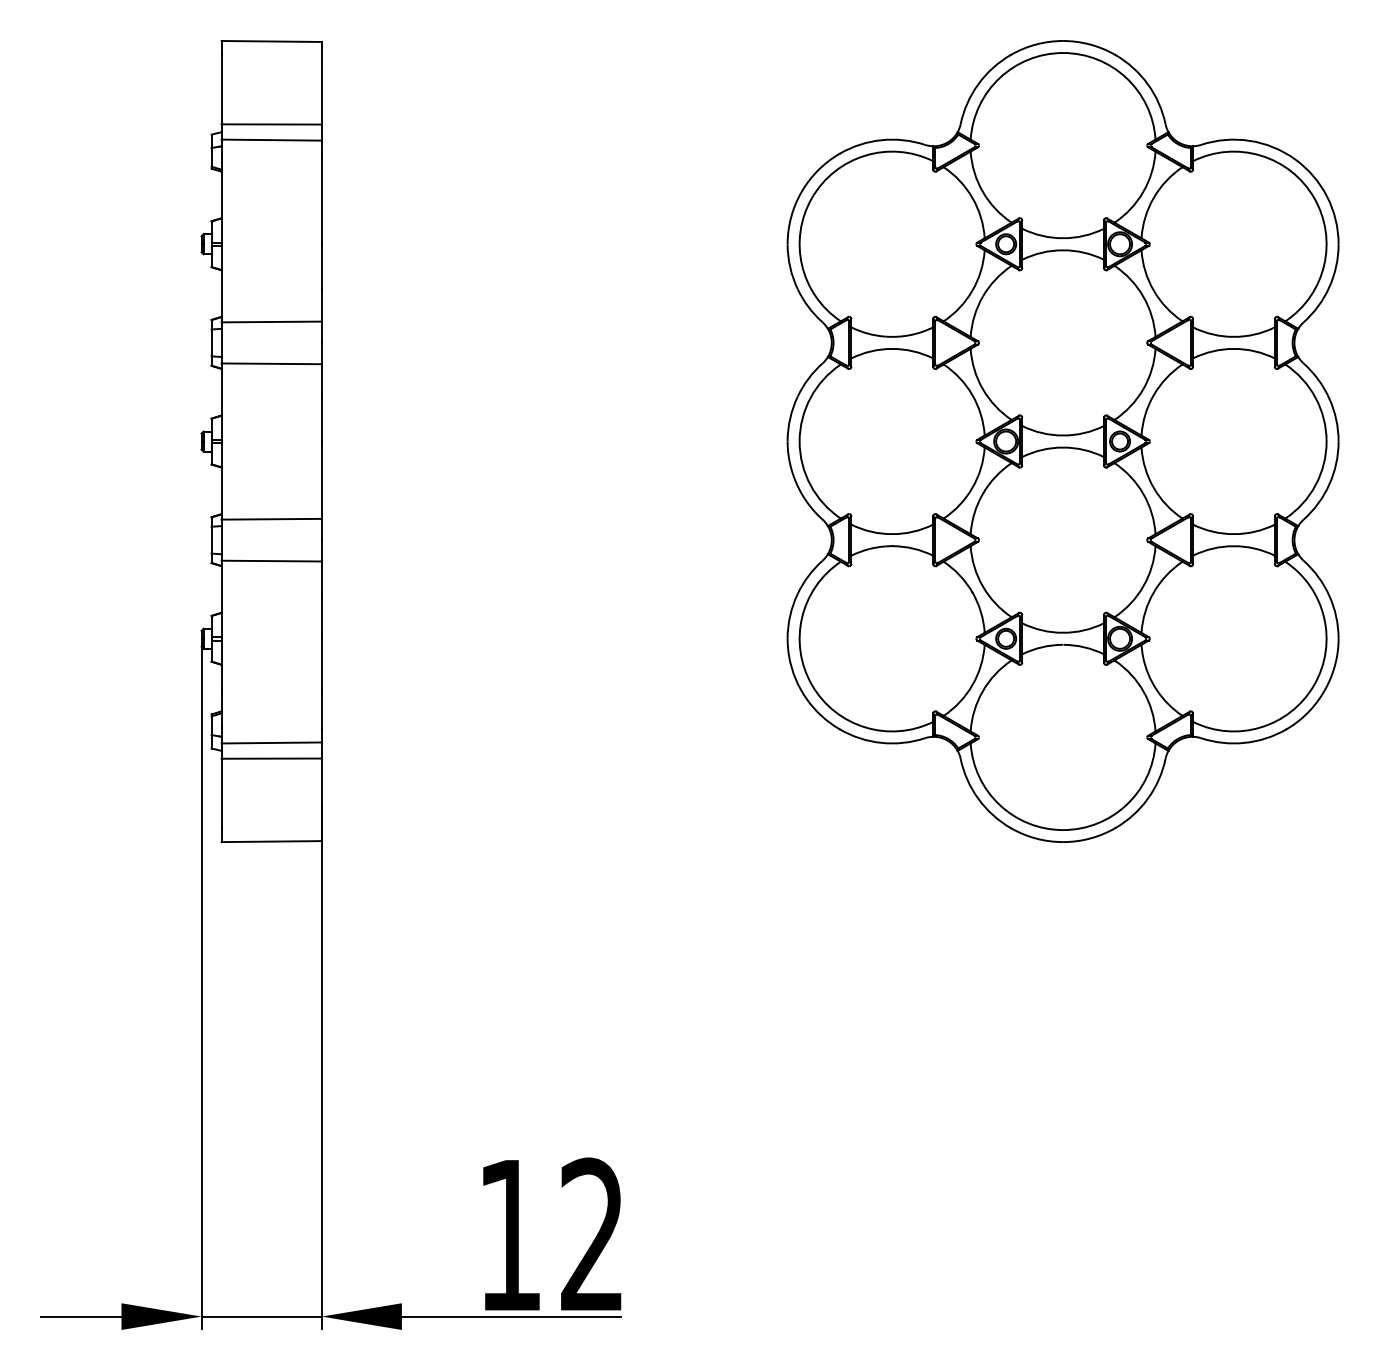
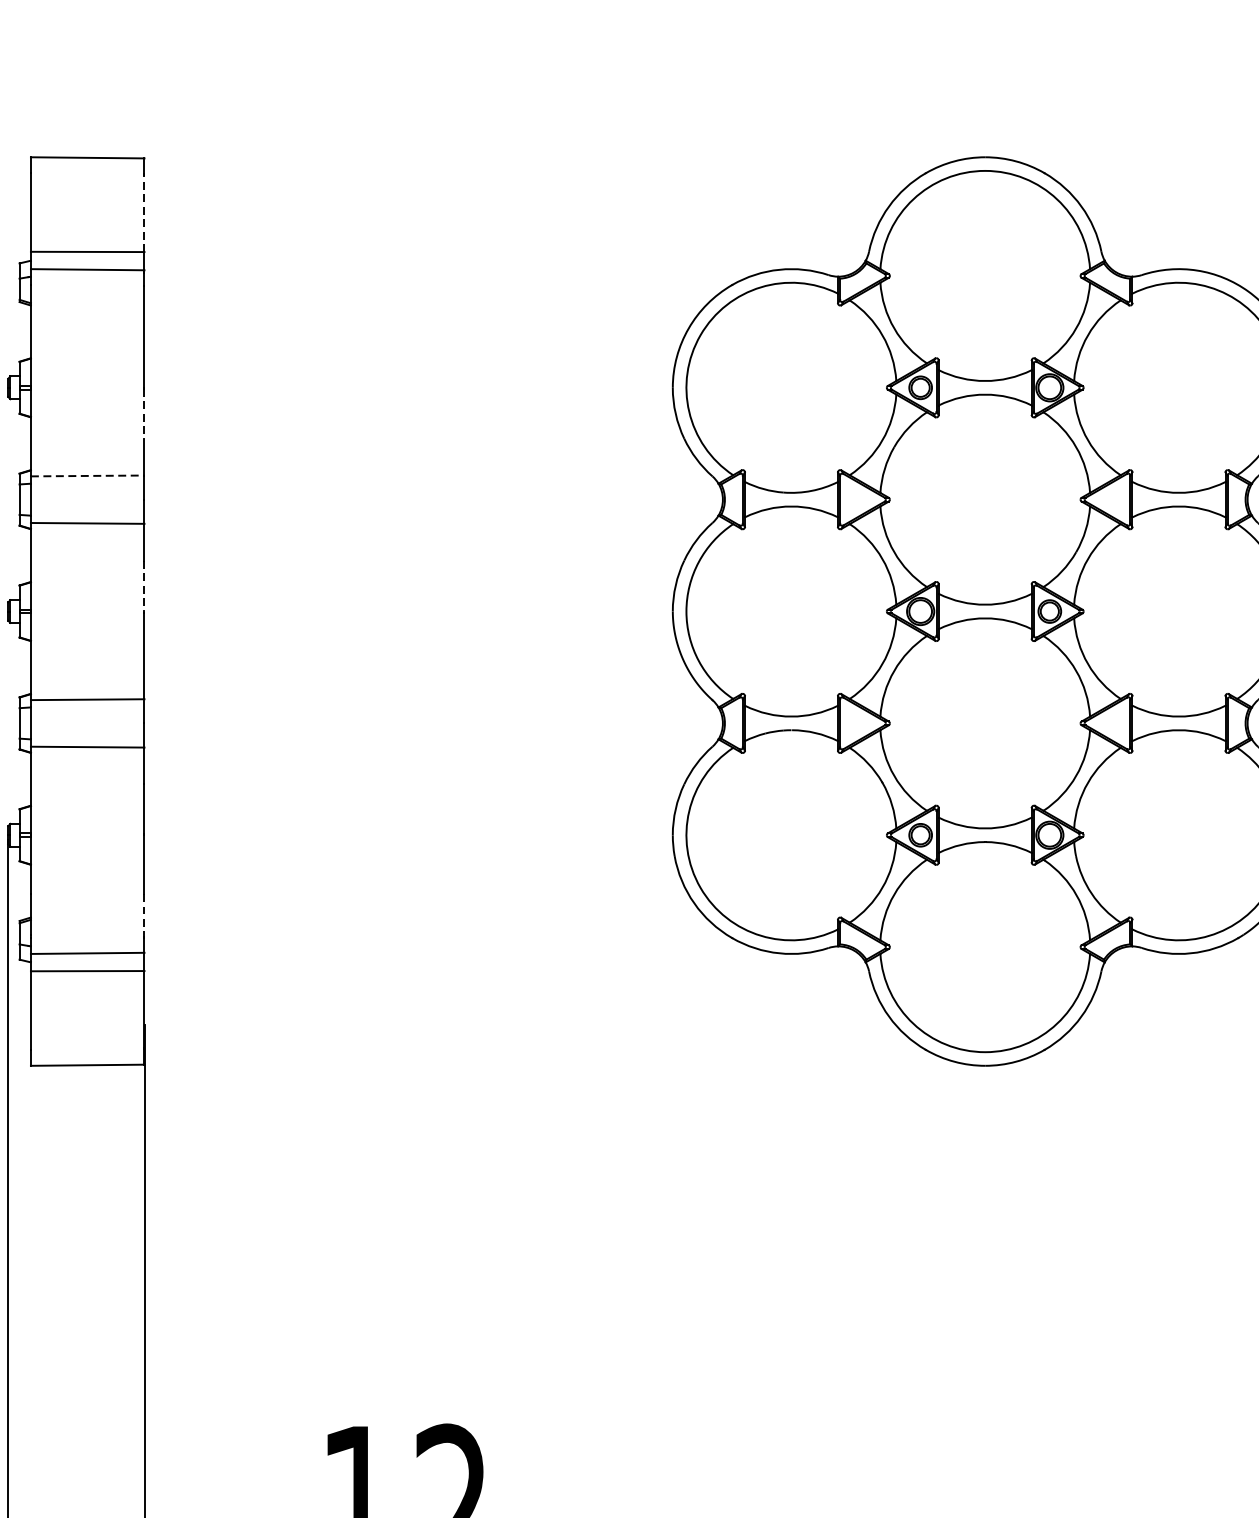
line: (321, 89) -> (144, 212), solid -> dashed
line: (321, 267) -> (144, 414), solid -> dashed
line: (272, 321) -> (88, 475), solid -> dashed
line: (321, 418) -> (144, 585), solid -> dashed
line: (321, 710) -> (144, 916), solid -> dashed

